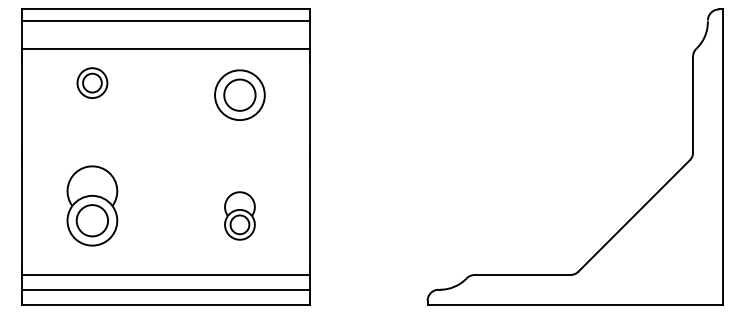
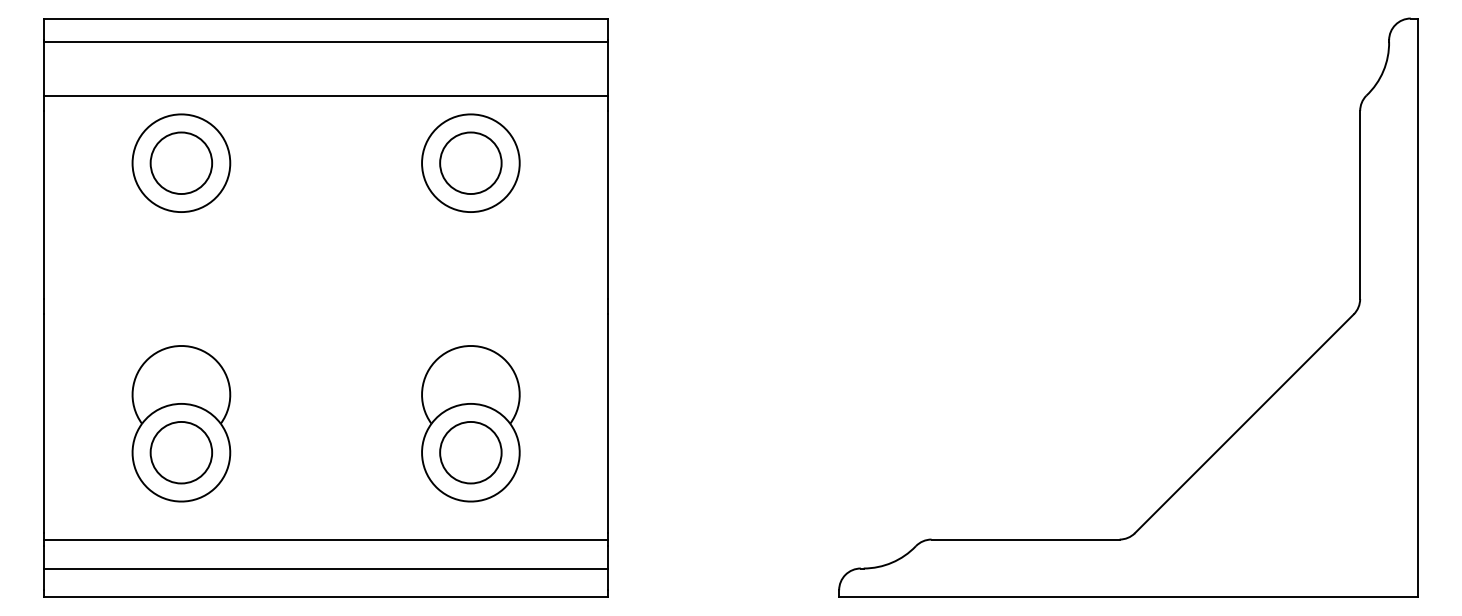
part: (92, 82) -> (181, 161), size x1.67
part: (239, 94) -> (470, 161), moved
part: (92, 205) -> (181, 422), moved
part: (239, 215) -> (470, 422), size x1.67

